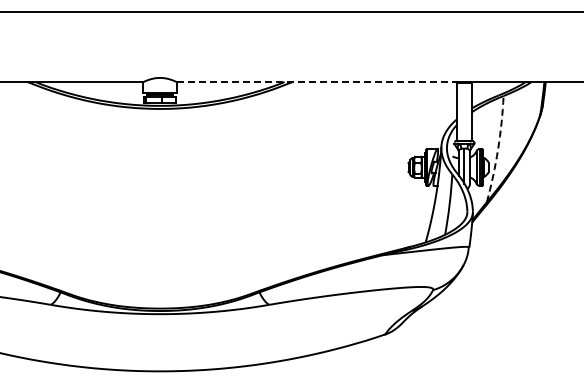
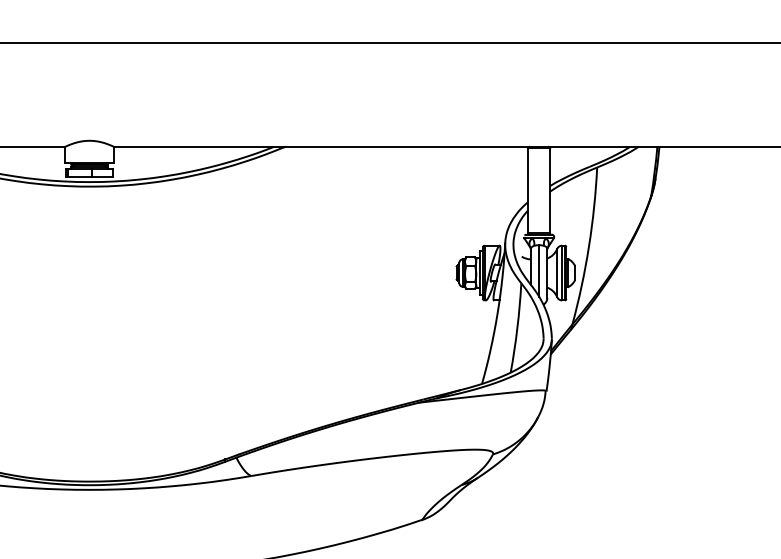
line: (317, 82) -> (322, 147), dashed -> solid
arc: (498, 149) -> (589, 246), dashed -> solid

